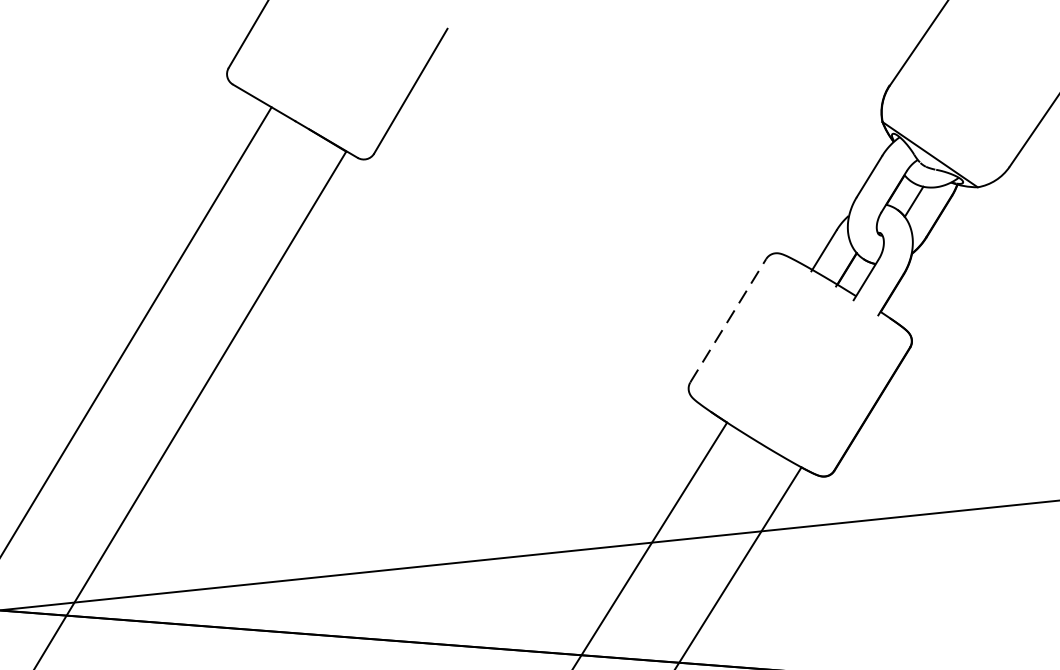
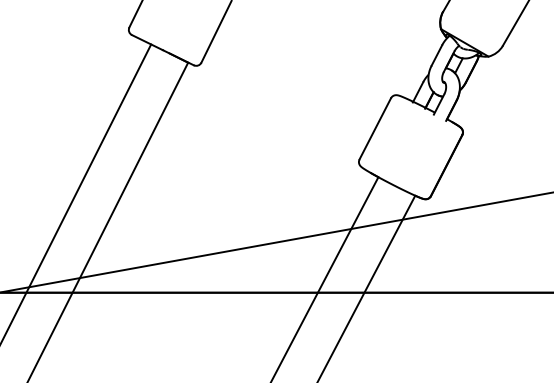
line: (728, 319) -> (375, 128), dashed -> solid

